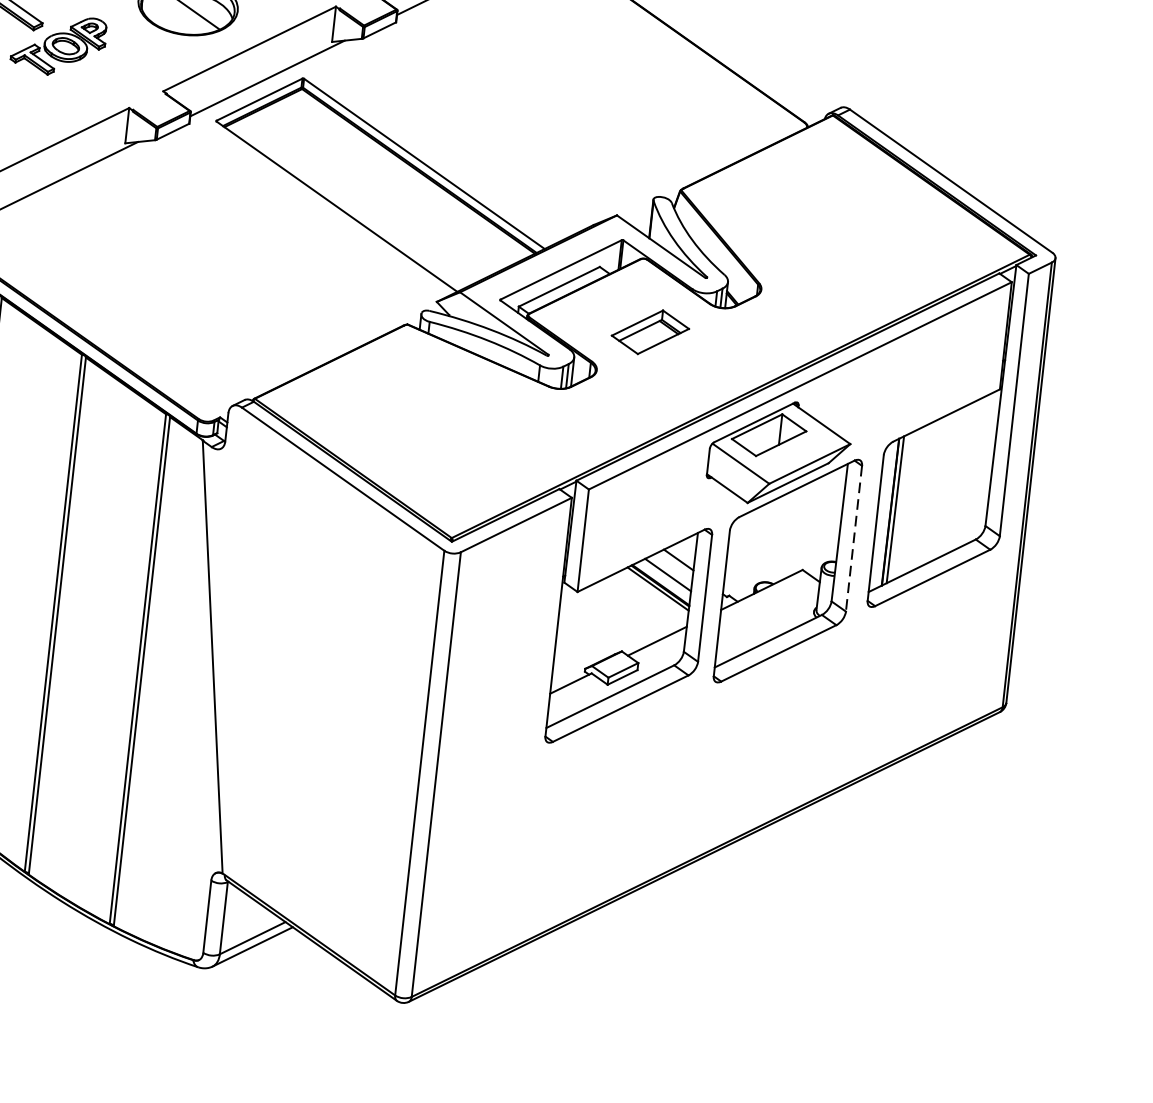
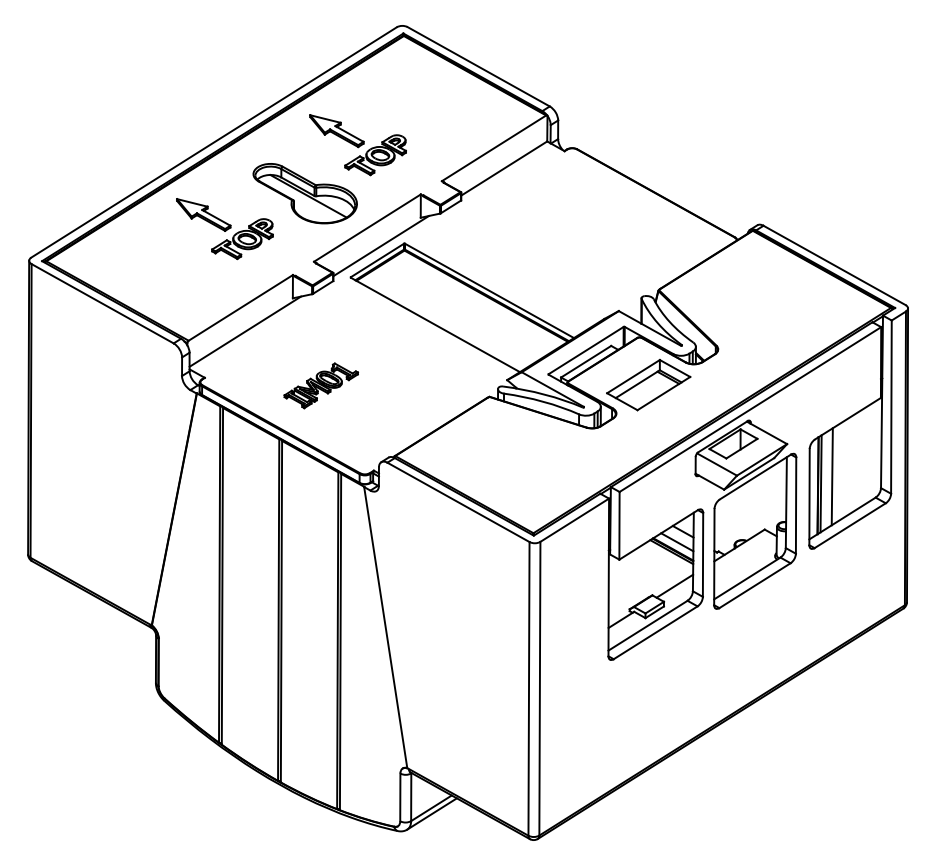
part: (153, 279) -> (320, 385), added
part: (650, 331) -> (648, 384), size x1.67
line: (912, 500) -> (831, 476), added
line: (854, 540) -> (796, 506), dashed -> solid

